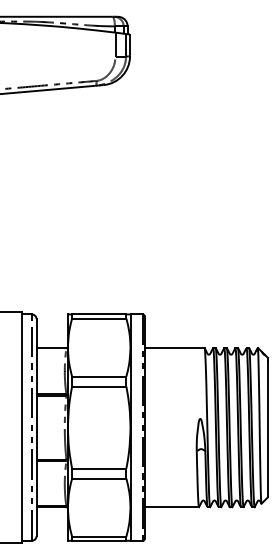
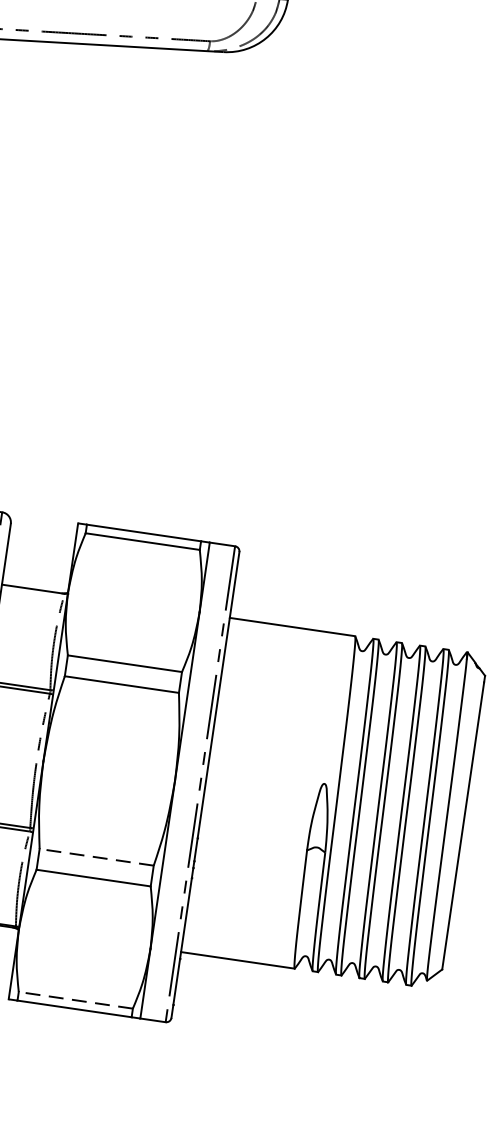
line: (98, 468) -> (95, 856), solid -> dashed
line: (98, 536) -> (74, 999), solid -> dashed

